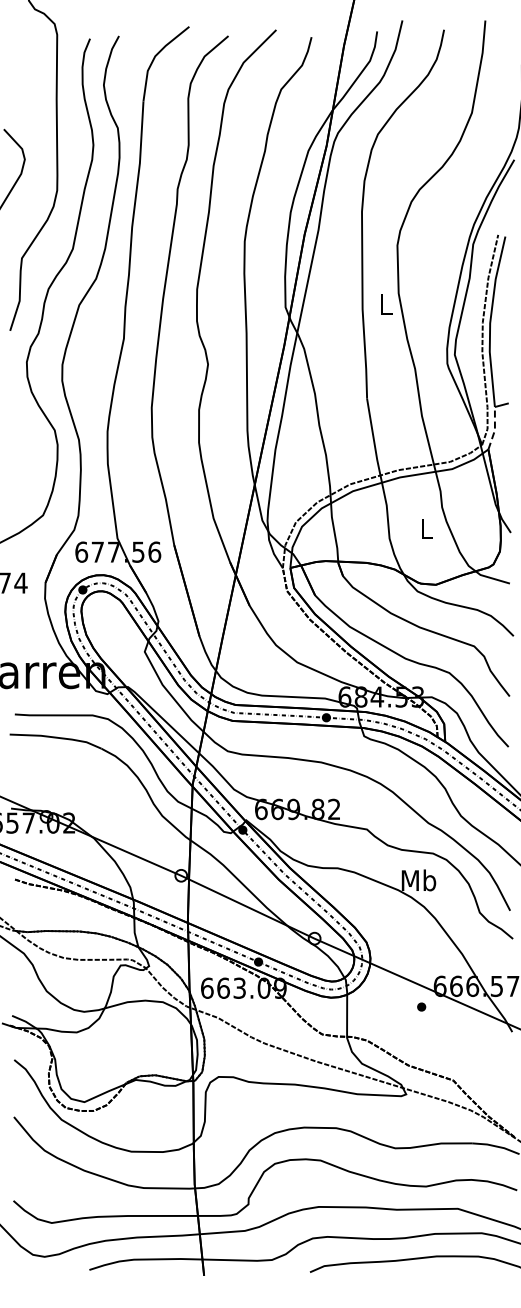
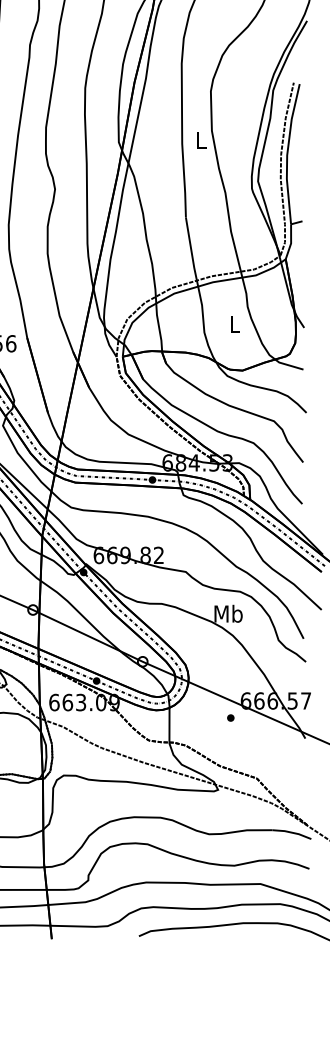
line: (494, 429) -> (290, 242), dashed -> solid

